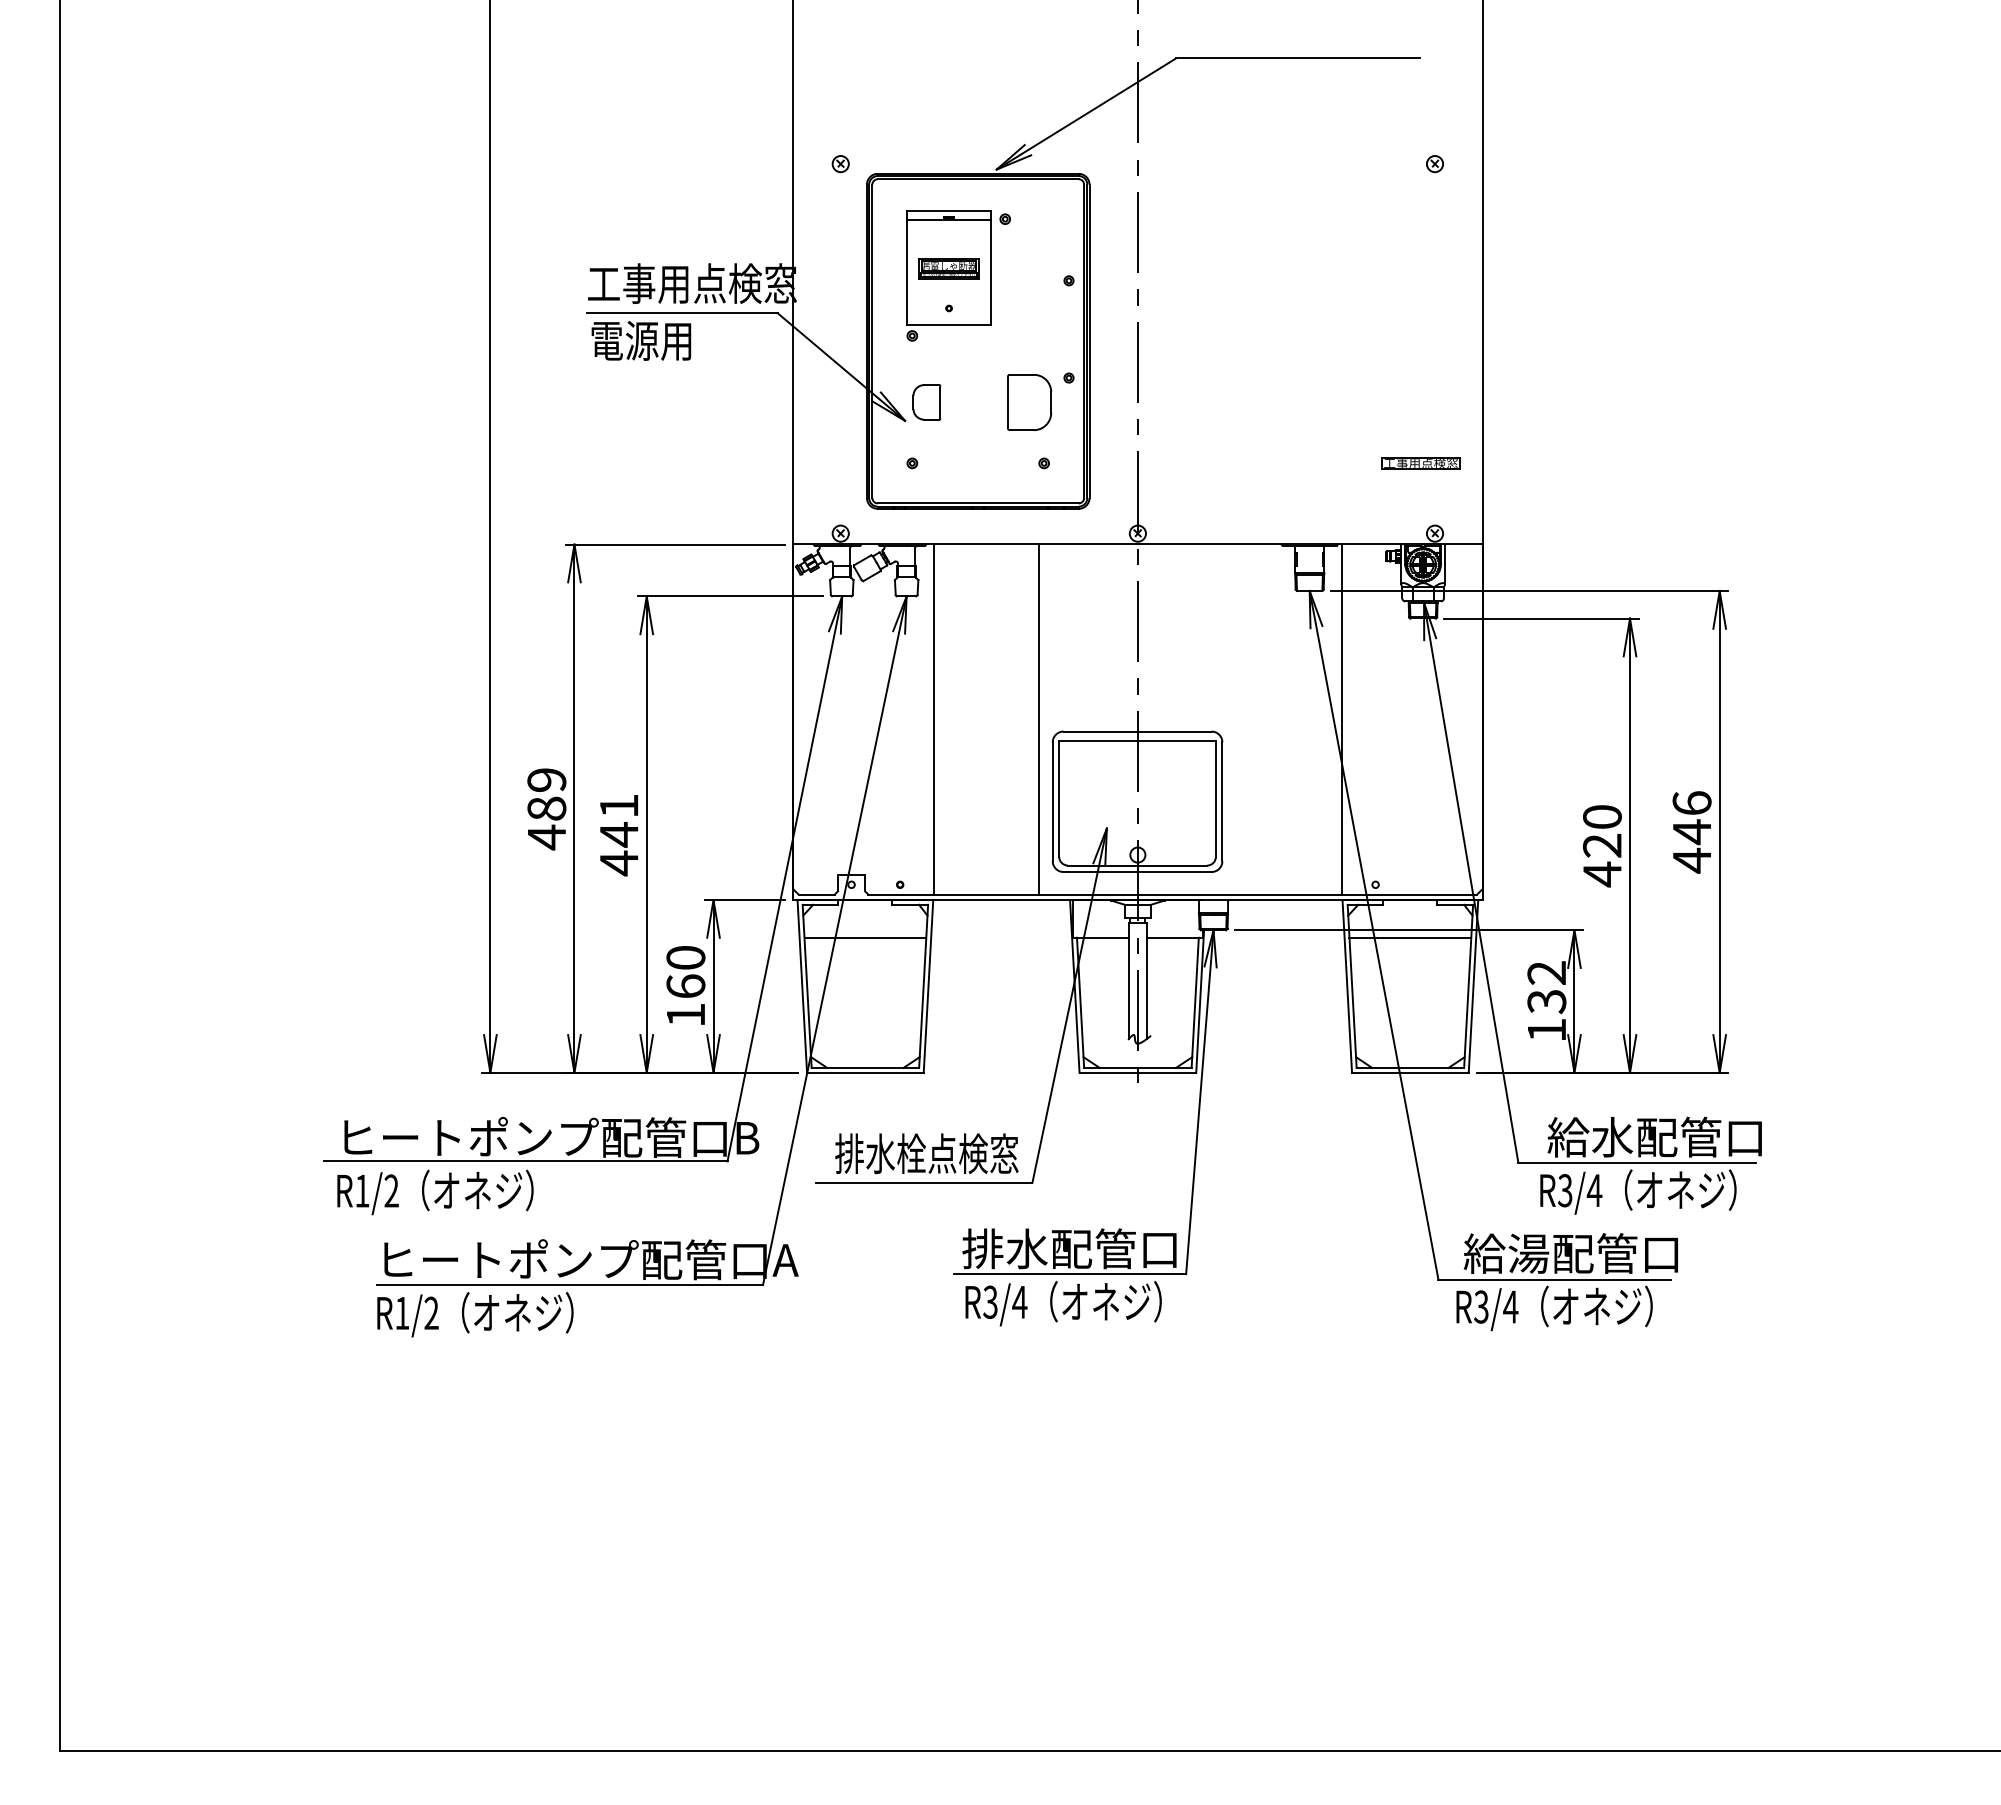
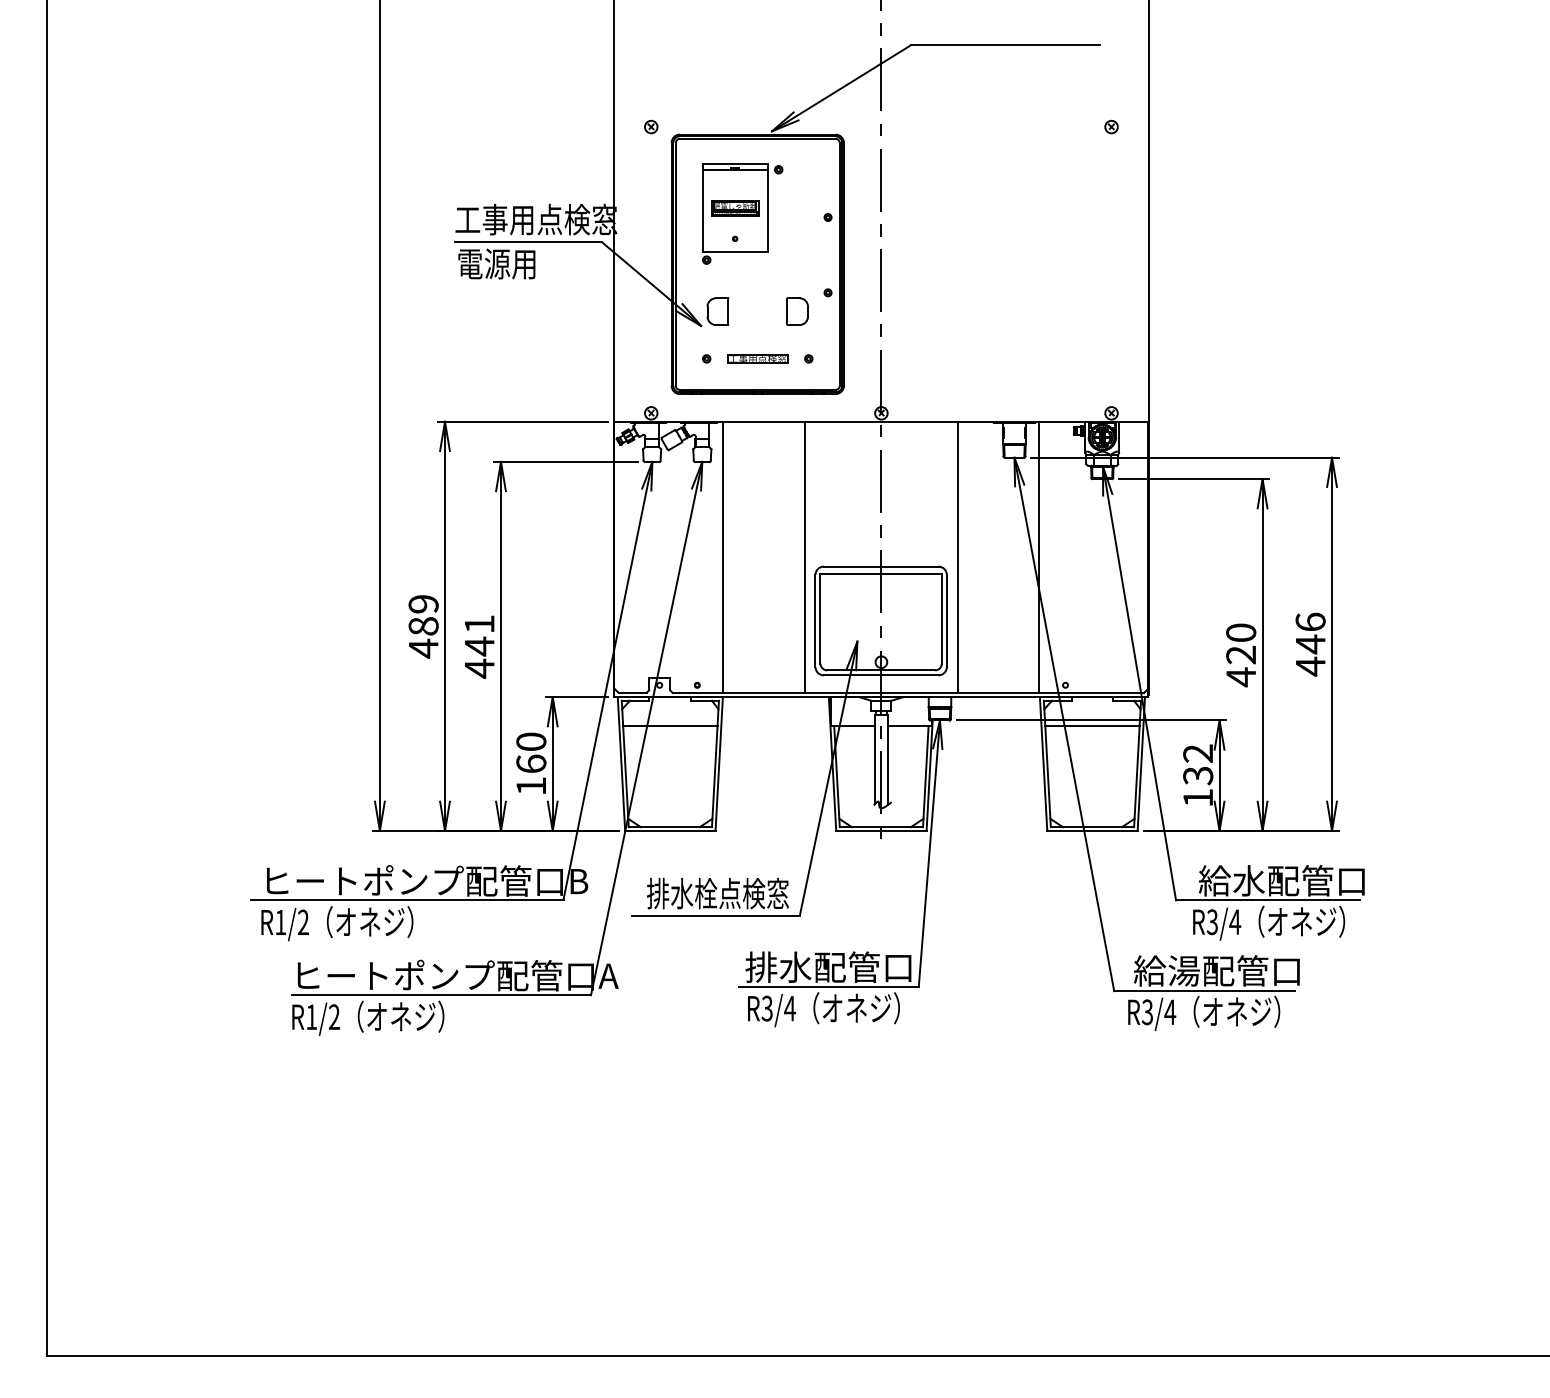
part: (1029, 402) -> (797, 311), size x0.62
part: (1420, 462) -> (757, 358), moved
line: (1236, 718) -> (957, 556), added

